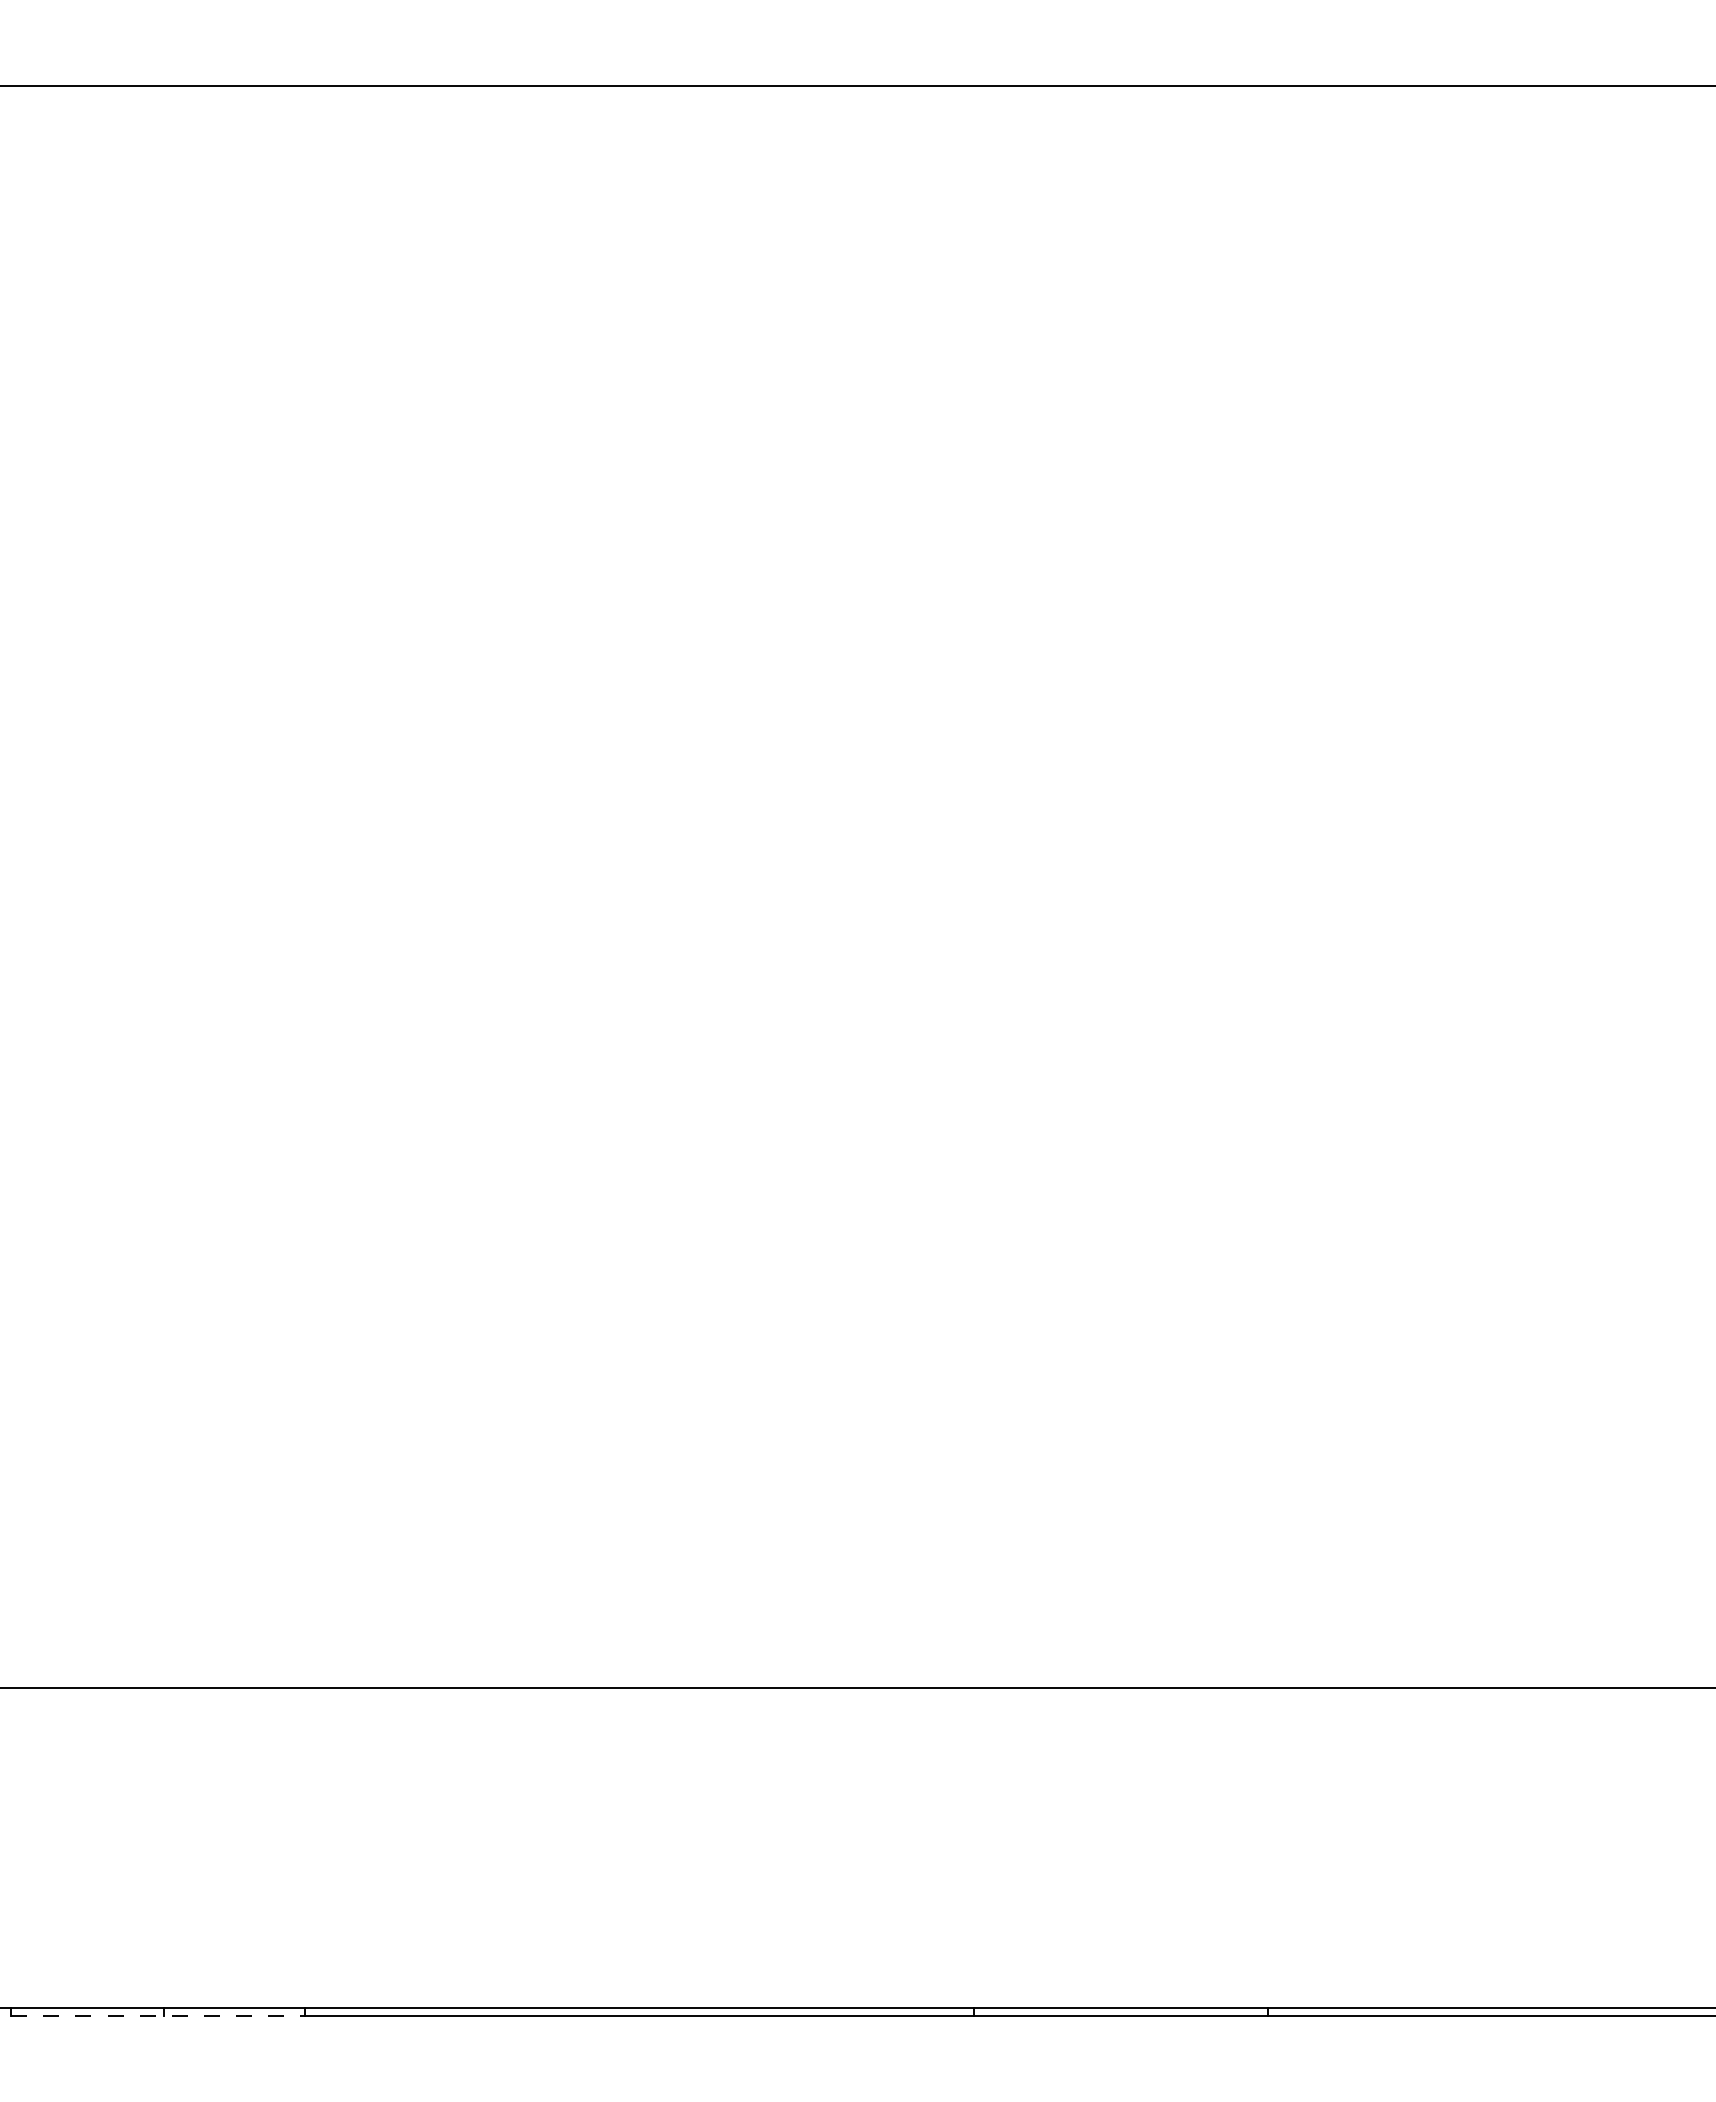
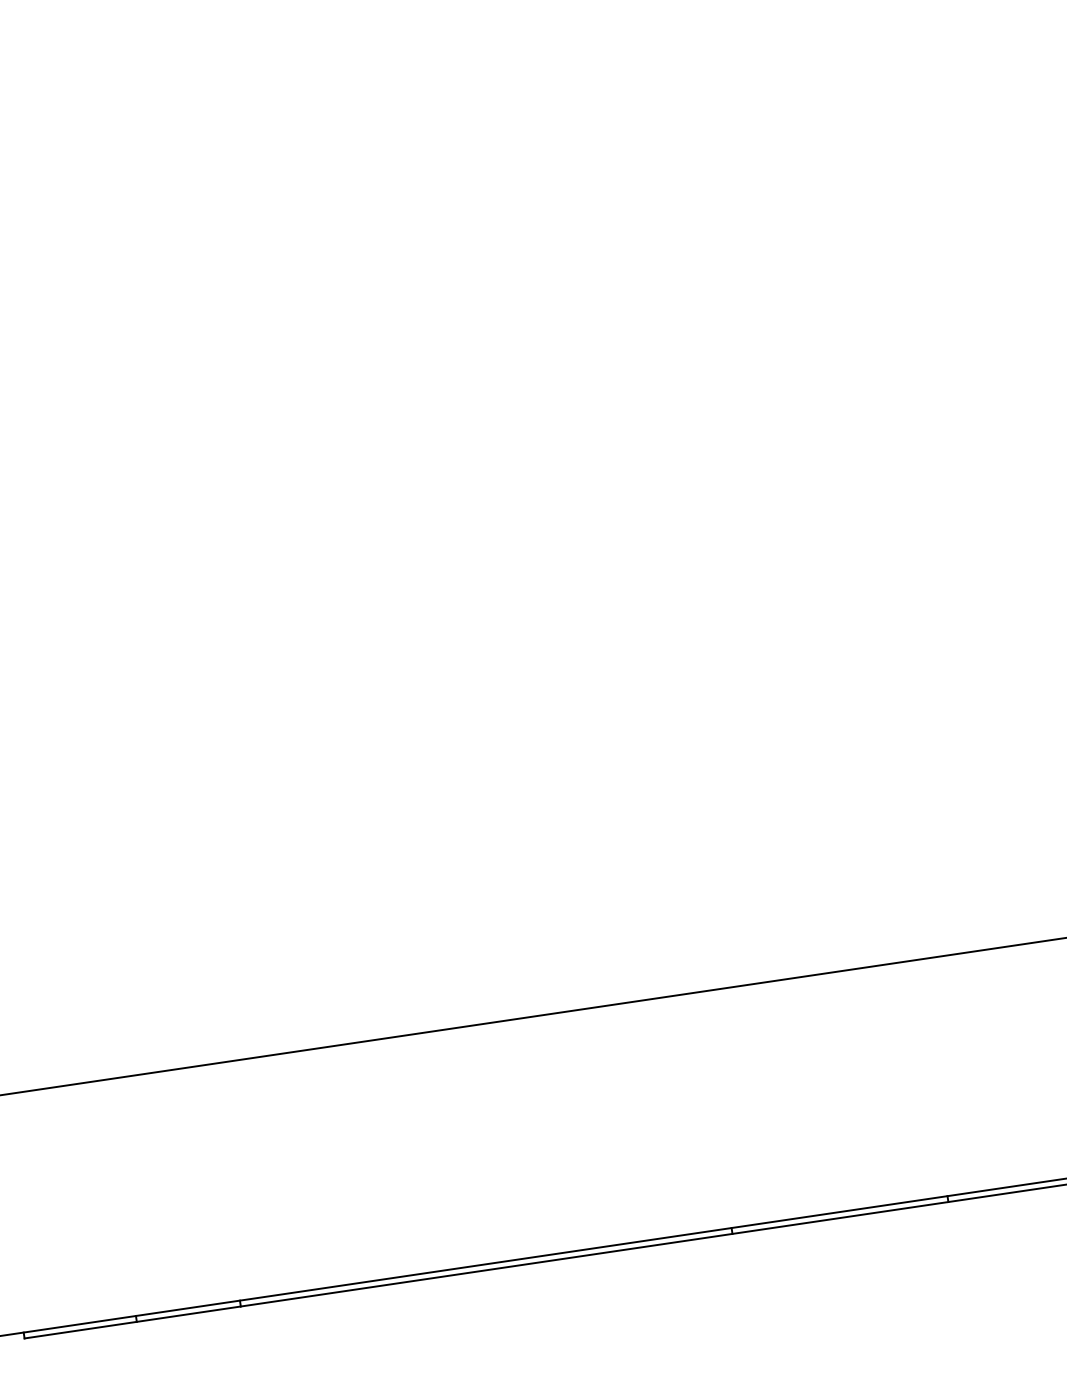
line: (158, 2015) -> (132, 1322), dashed -> solid

